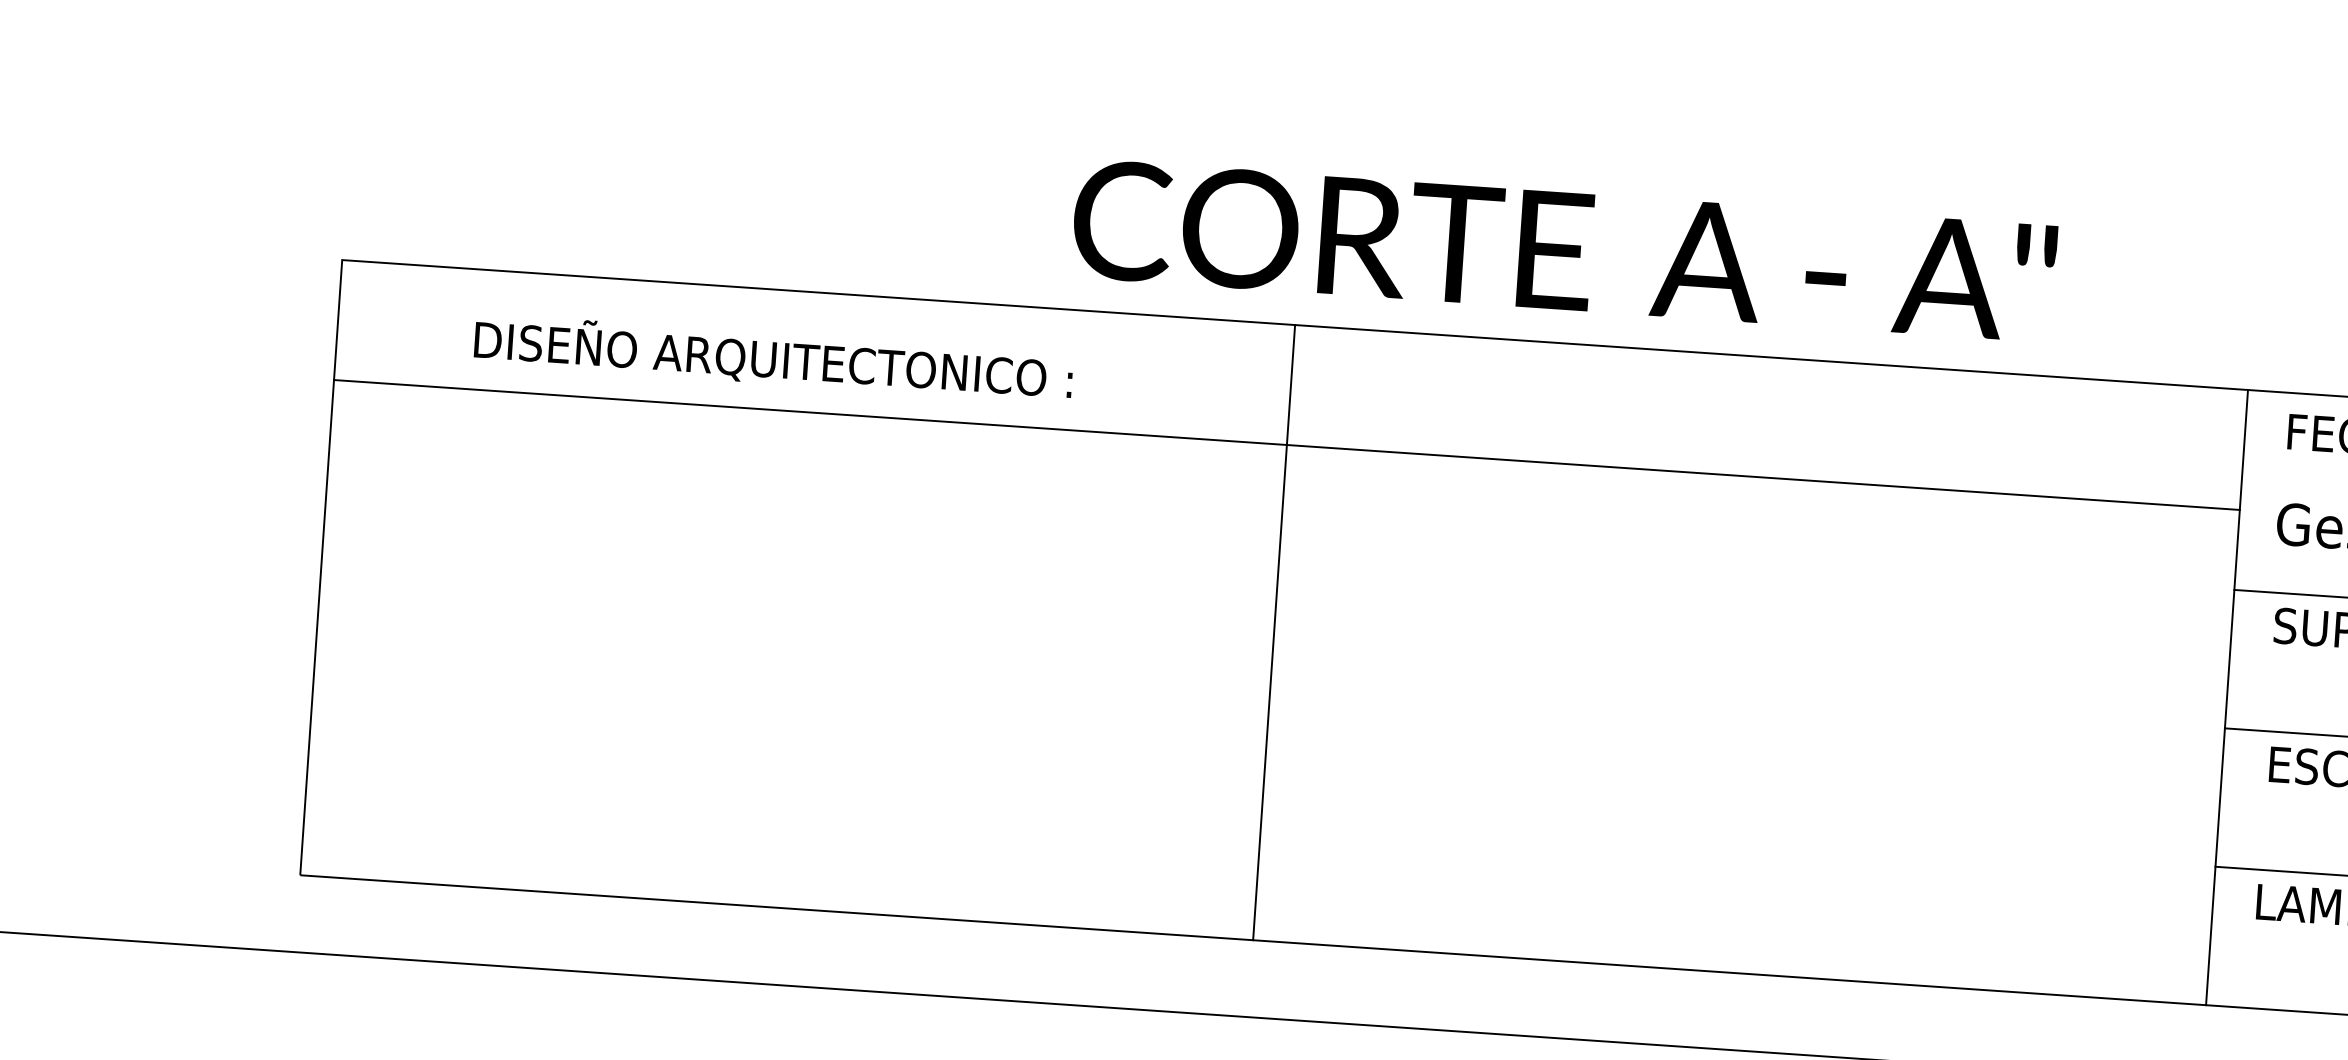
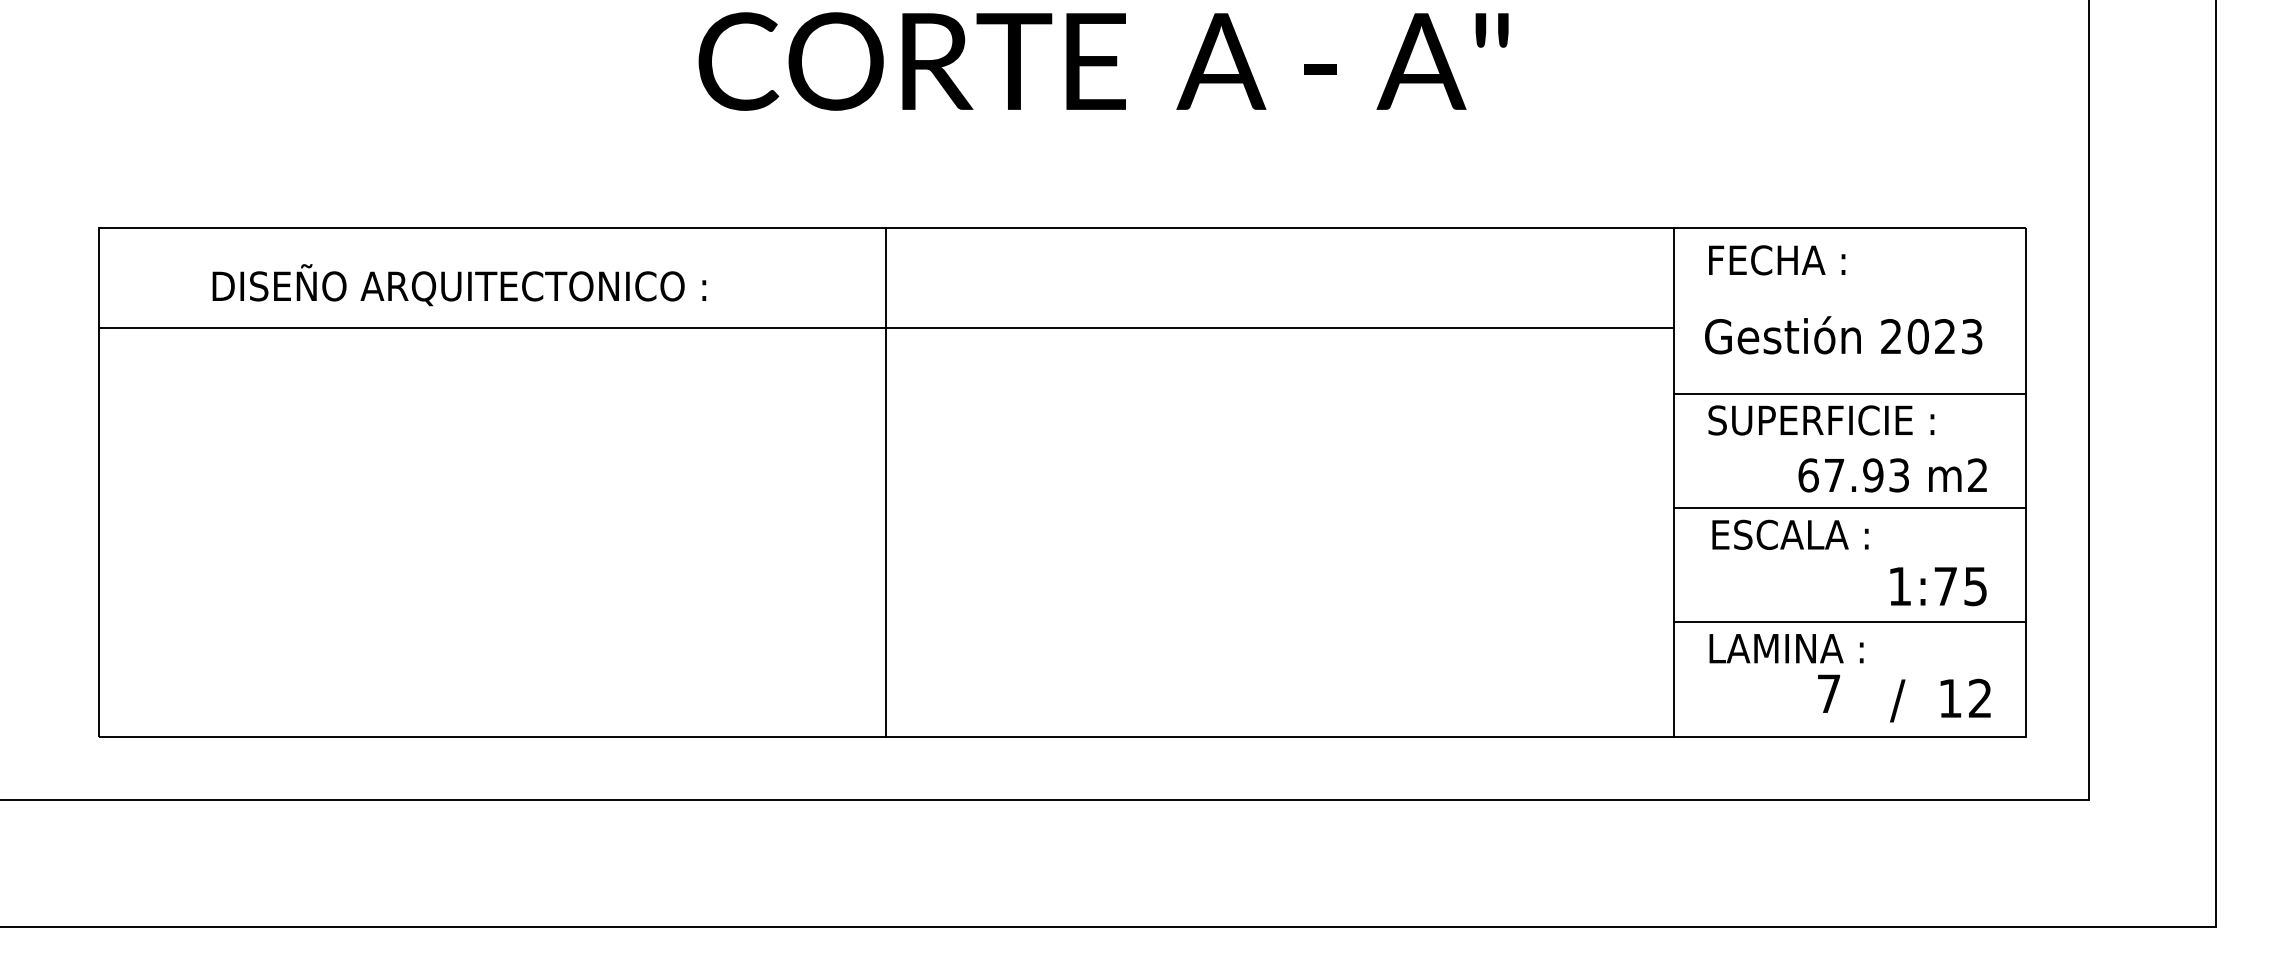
text: (1564, 251) -> (1103, 61), moved

